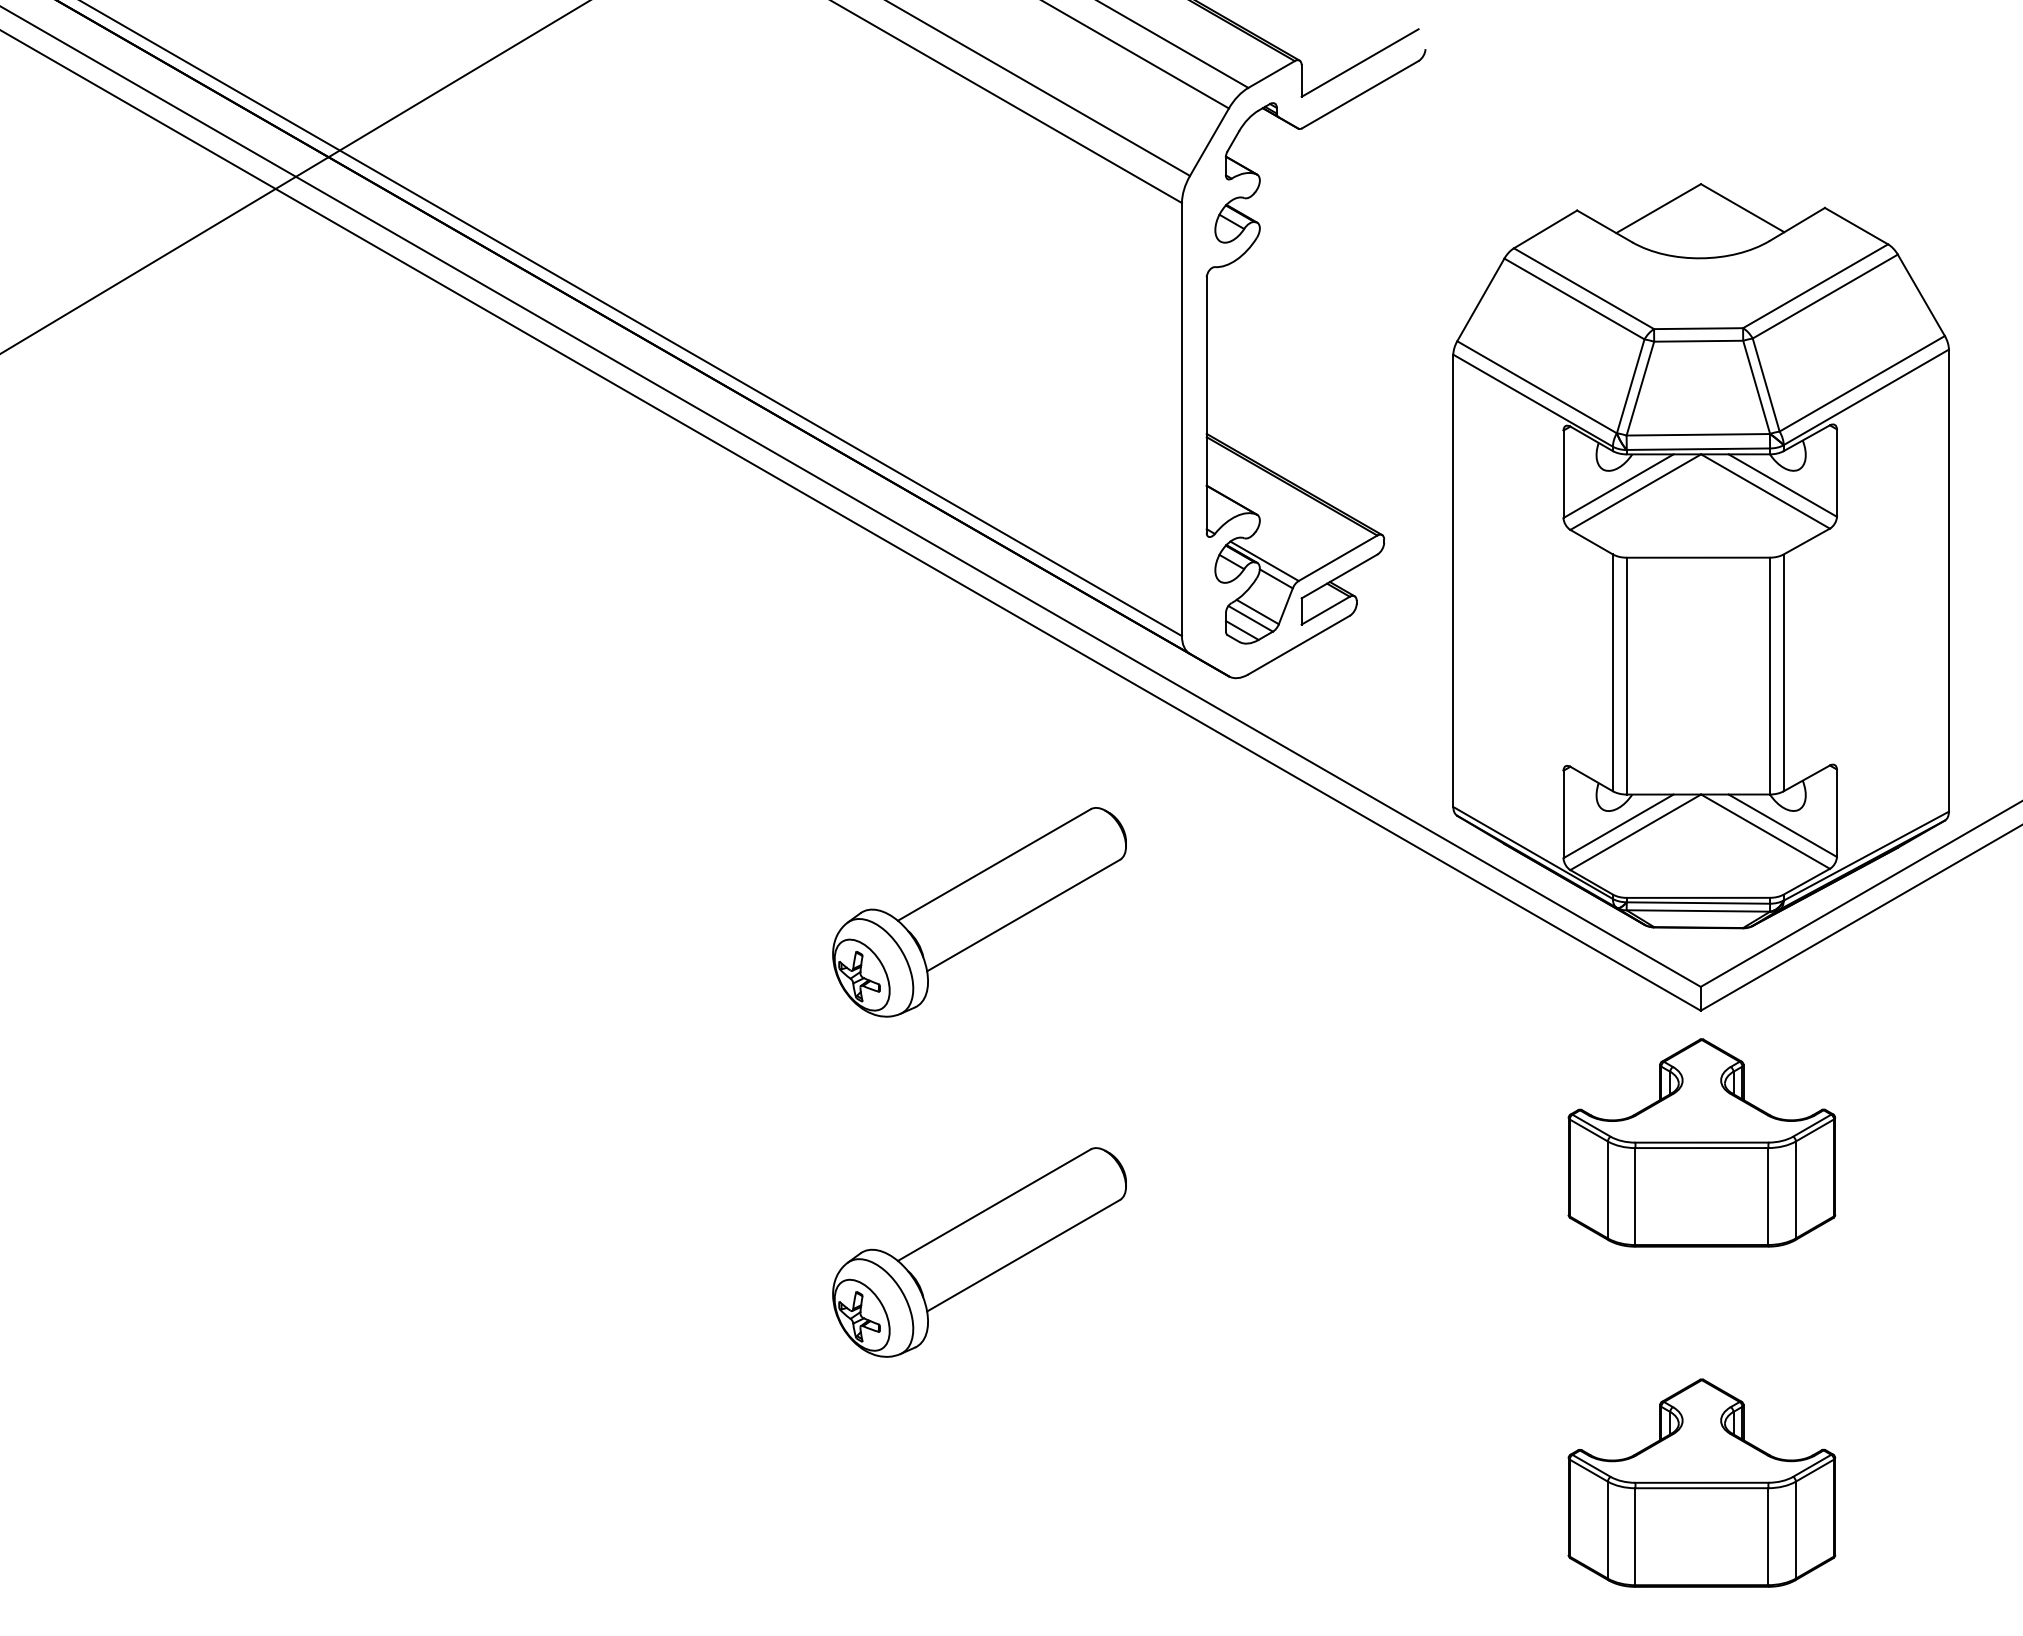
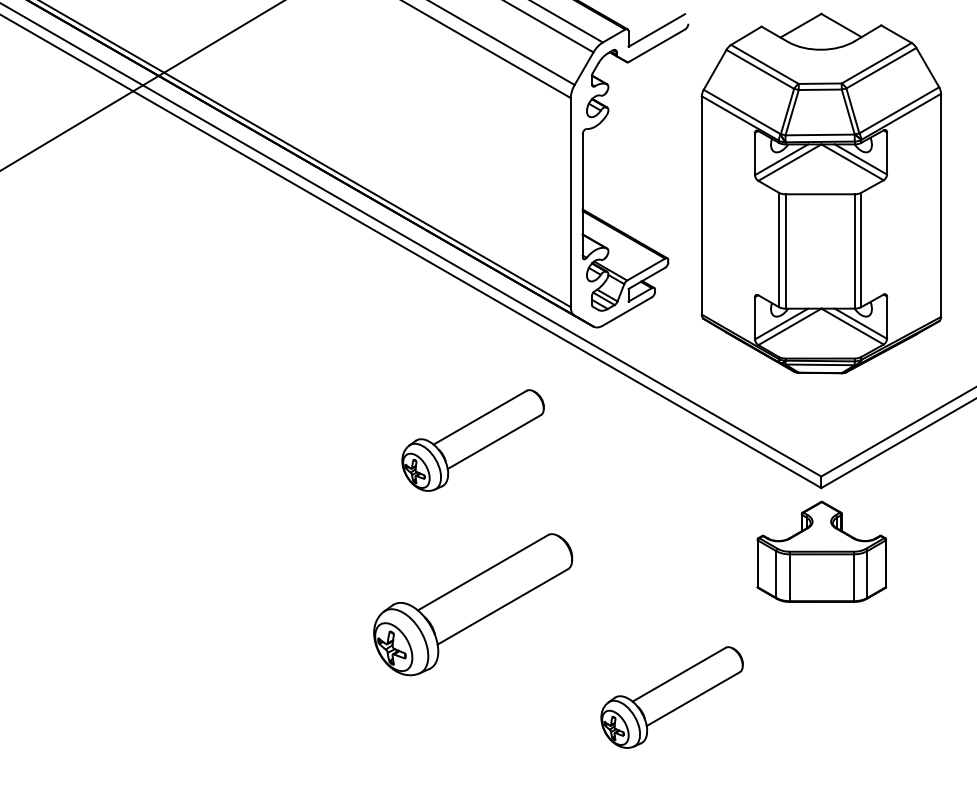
part: (1701, 556) -> (821, 193), moved
part: (978, 1251) -> (472, 604), size x1.4
part: (1390, 1444) -> (671, 697), added
part: (1701, 1483) -> (821, 716), removed

